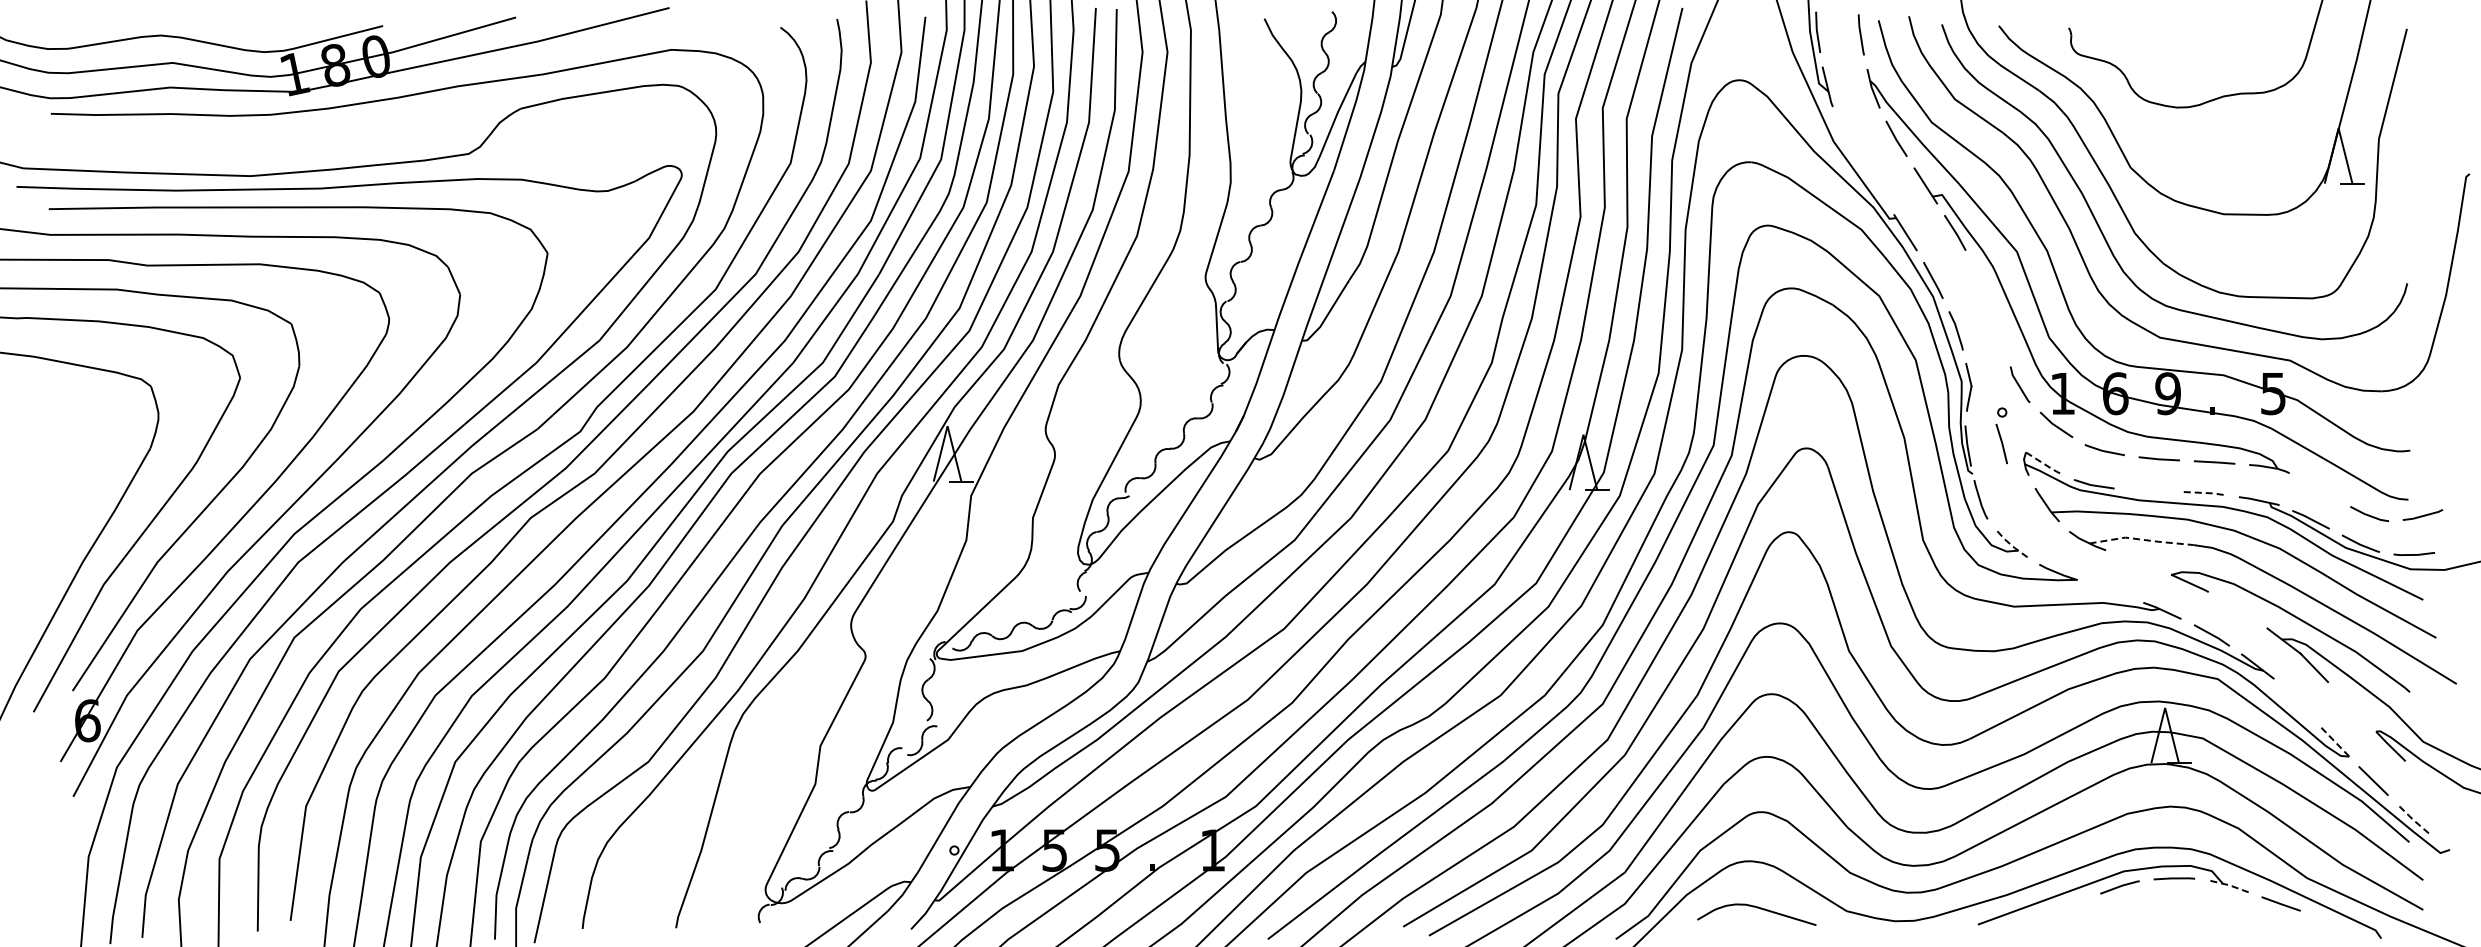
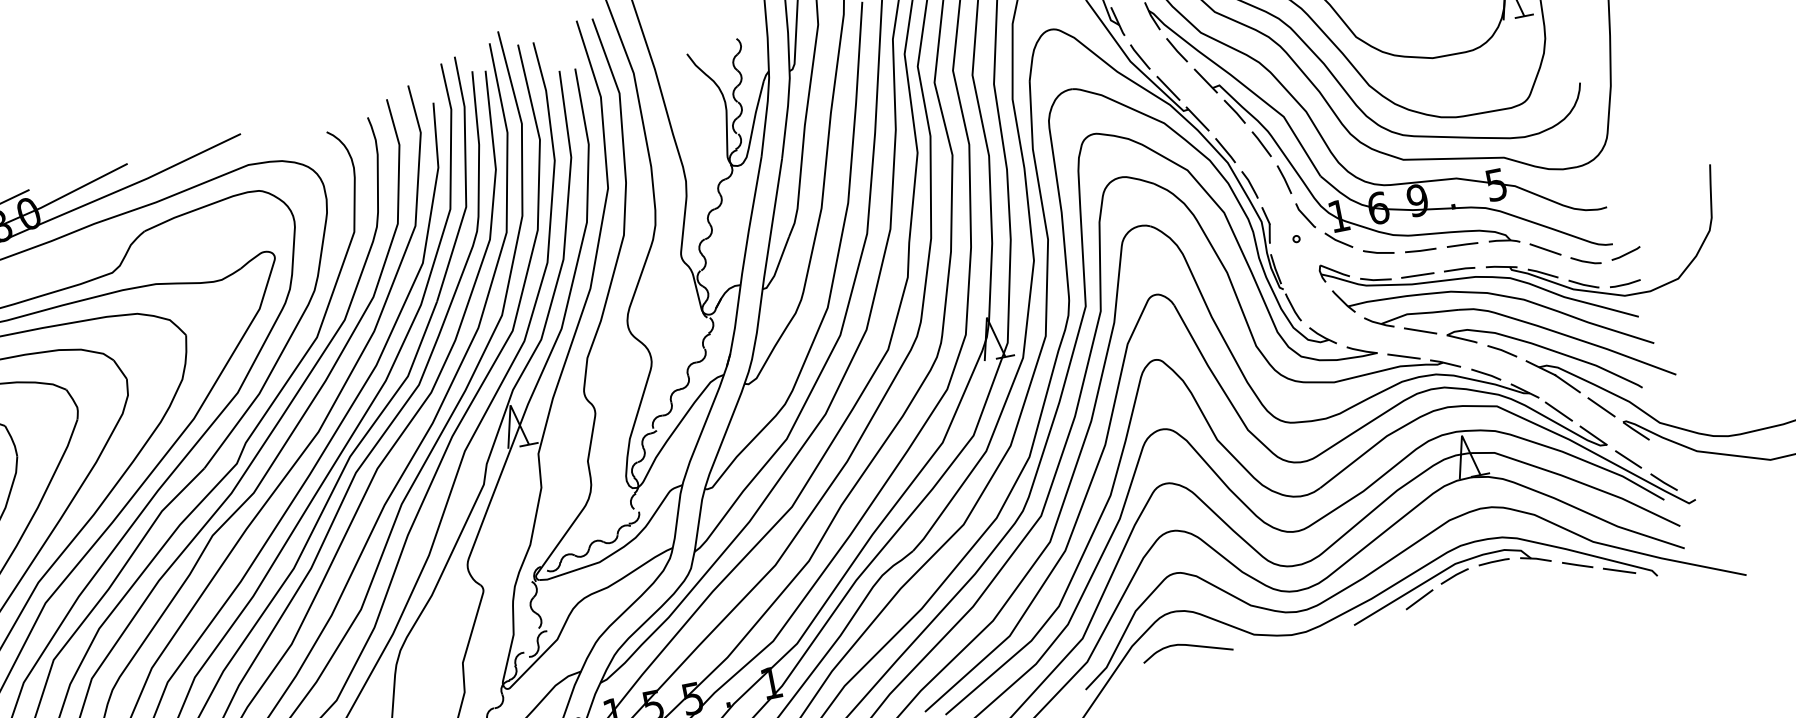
line: (1847, 137) -> (1140, 56), added
line: (1875, 185) -> (1168, 88), added
line: (1981, 281) -> (1261, 144), added
line: (2001, 444) -> (1284, 180), moved
line: (2044, 464) -> (1335, 271), dashed -> solid
line: (2320, 489) -> (1545, 249), added
line: (2148, 490) -> (1417, 275), added
line: (2205, 493) -> (1460, 269), dashed -> solid
line: (2141, 539) -> (1419, 313), dashed -> solid
line: (2010, 544) -> (1322, 336), dashed -> solid
line: (2138, 562) -> (1420, 330), added
line: (2110, 590) -> (1403, 356), added
line: (2238, 609) -> (1502, 351), added
line: (2295, 701) -> (1558, 411), added
line: (2351, 707) -> (1601, 407), added
line: (2334, 741) -> (1593, 435), dashed -> solid
line: (2413, 820) -> (1664, 483), dashed -> solid
line: (2229, 885) -> (1536, 558), dashed -> solid
line: (2068, 908) -> (1419, 599), added
line: (2333, 922) -> (1619, 571), added

